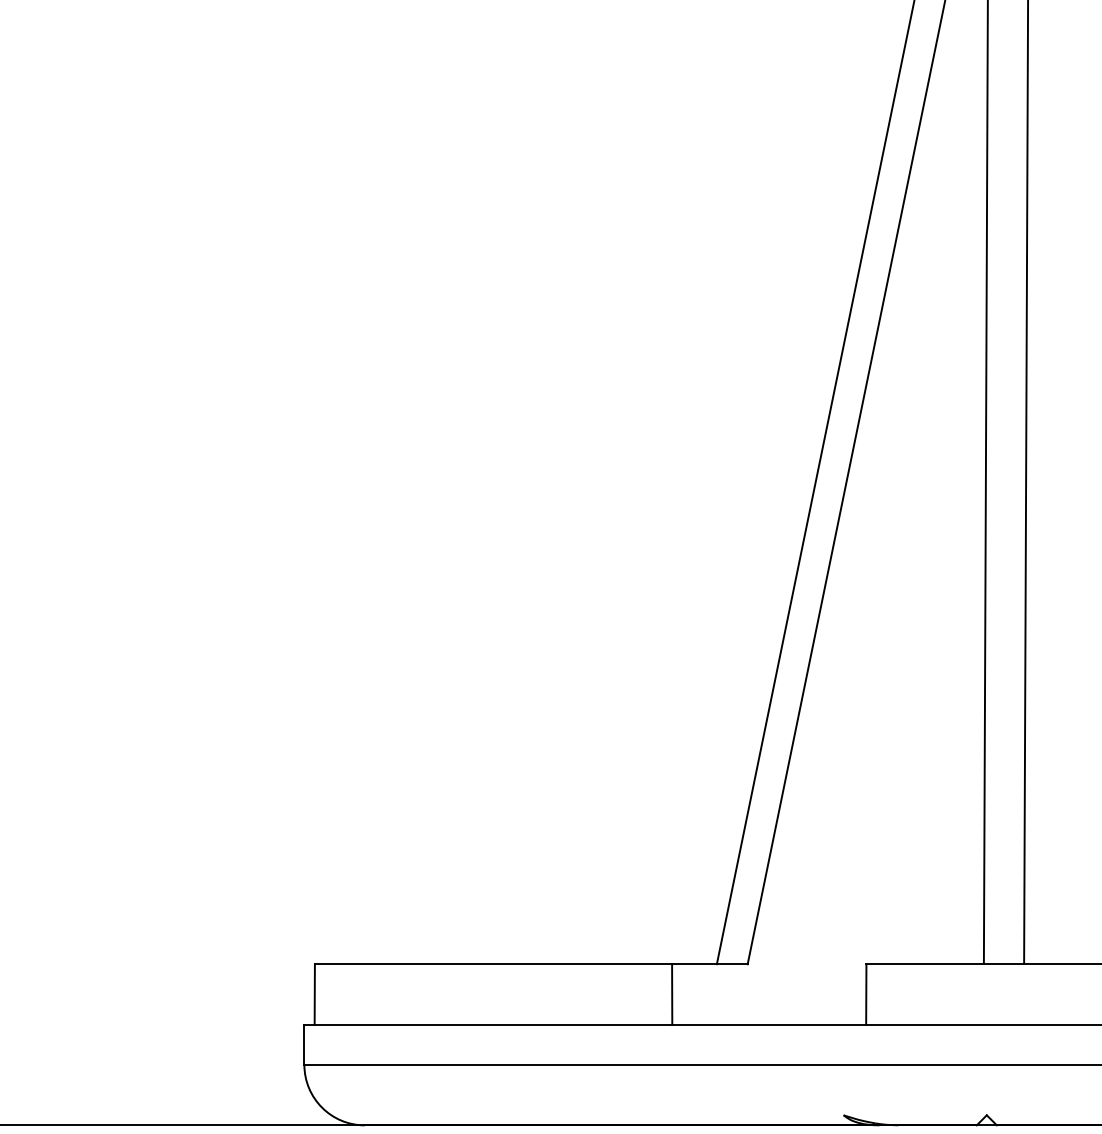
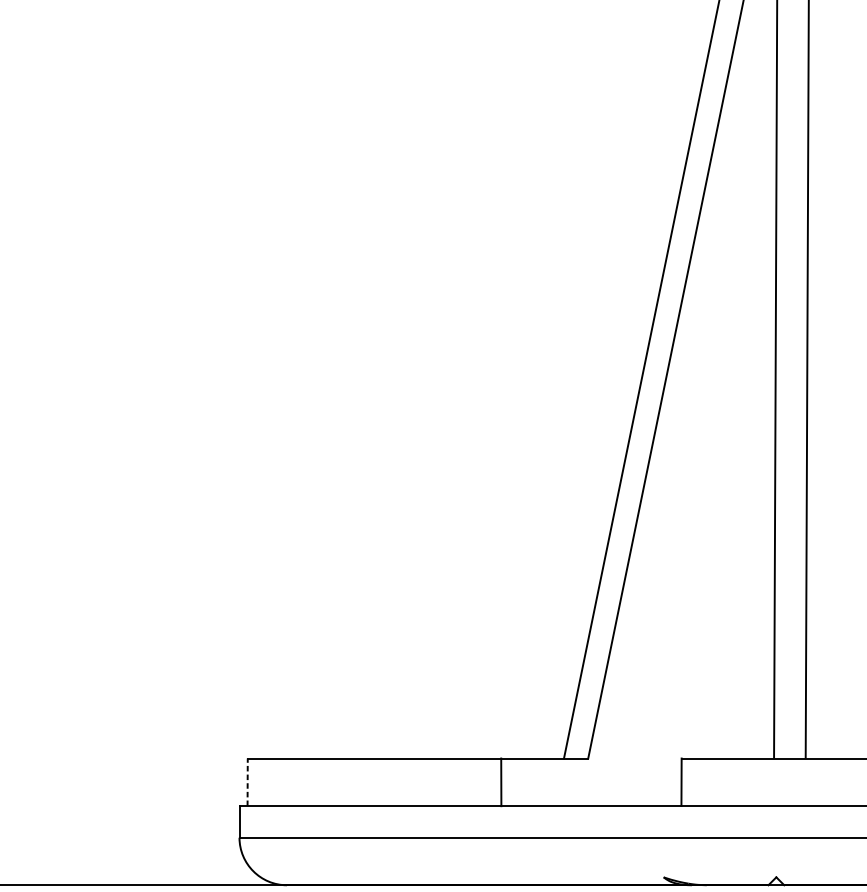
line: (314, 993) -> (247, 781), solid -> dashed
line: (672, 994) -> (501, 782), moved

